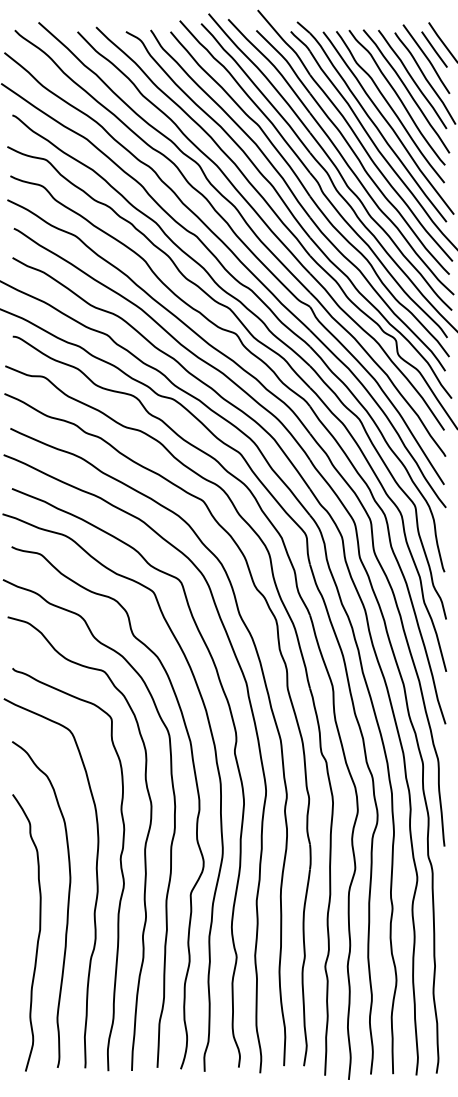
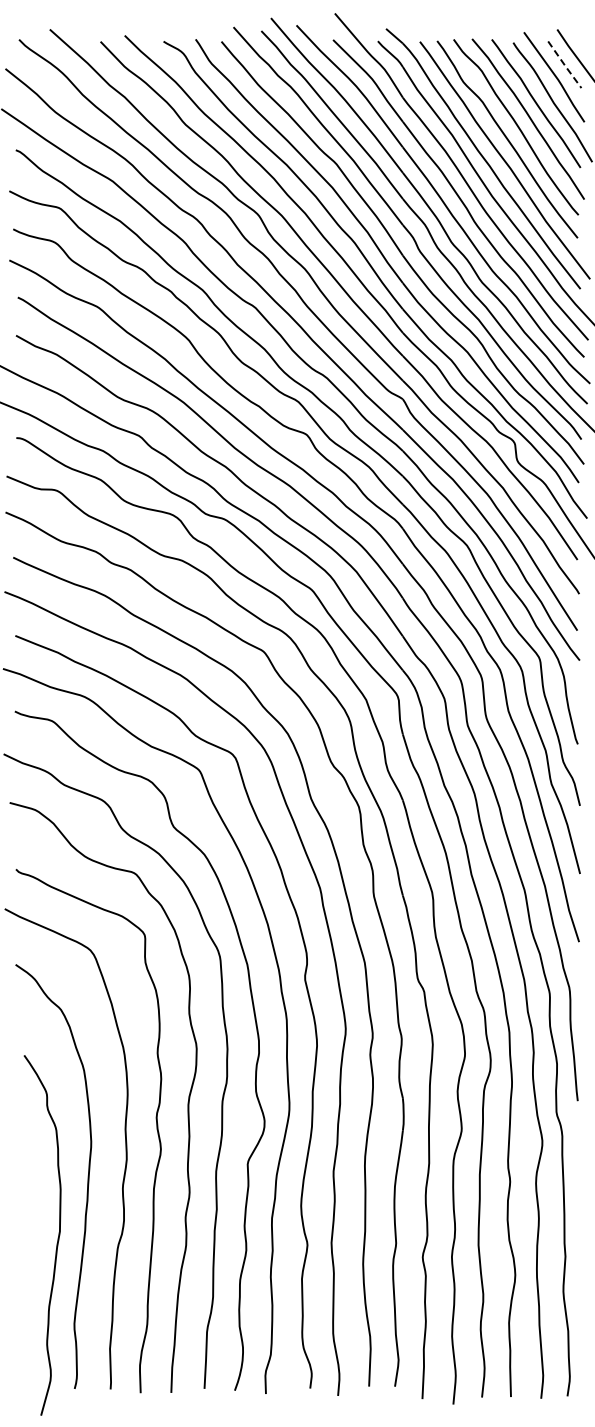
line: (435, 50) -> (565, 66), solid -> dashed
curve: (38, 935) -> (57, 1238), moved

